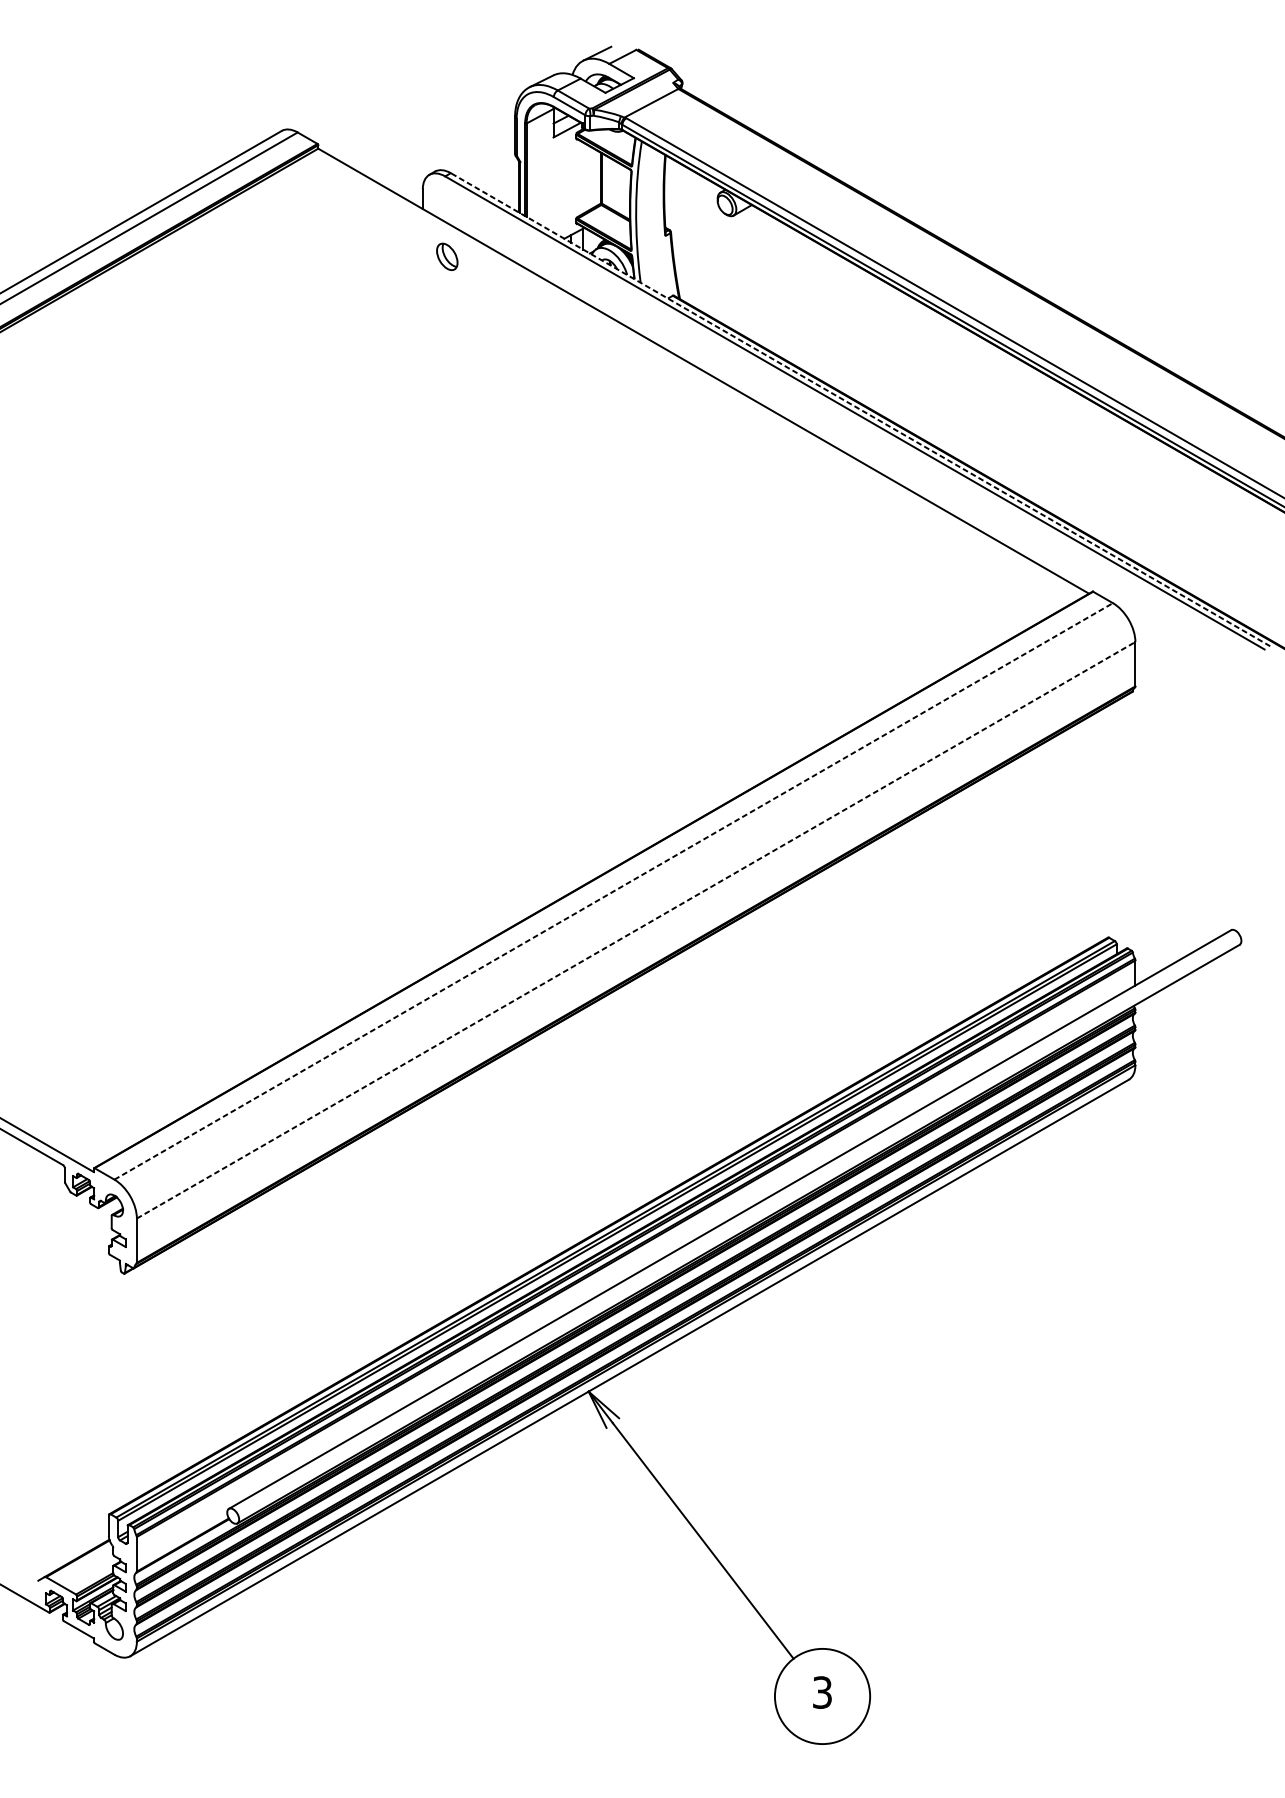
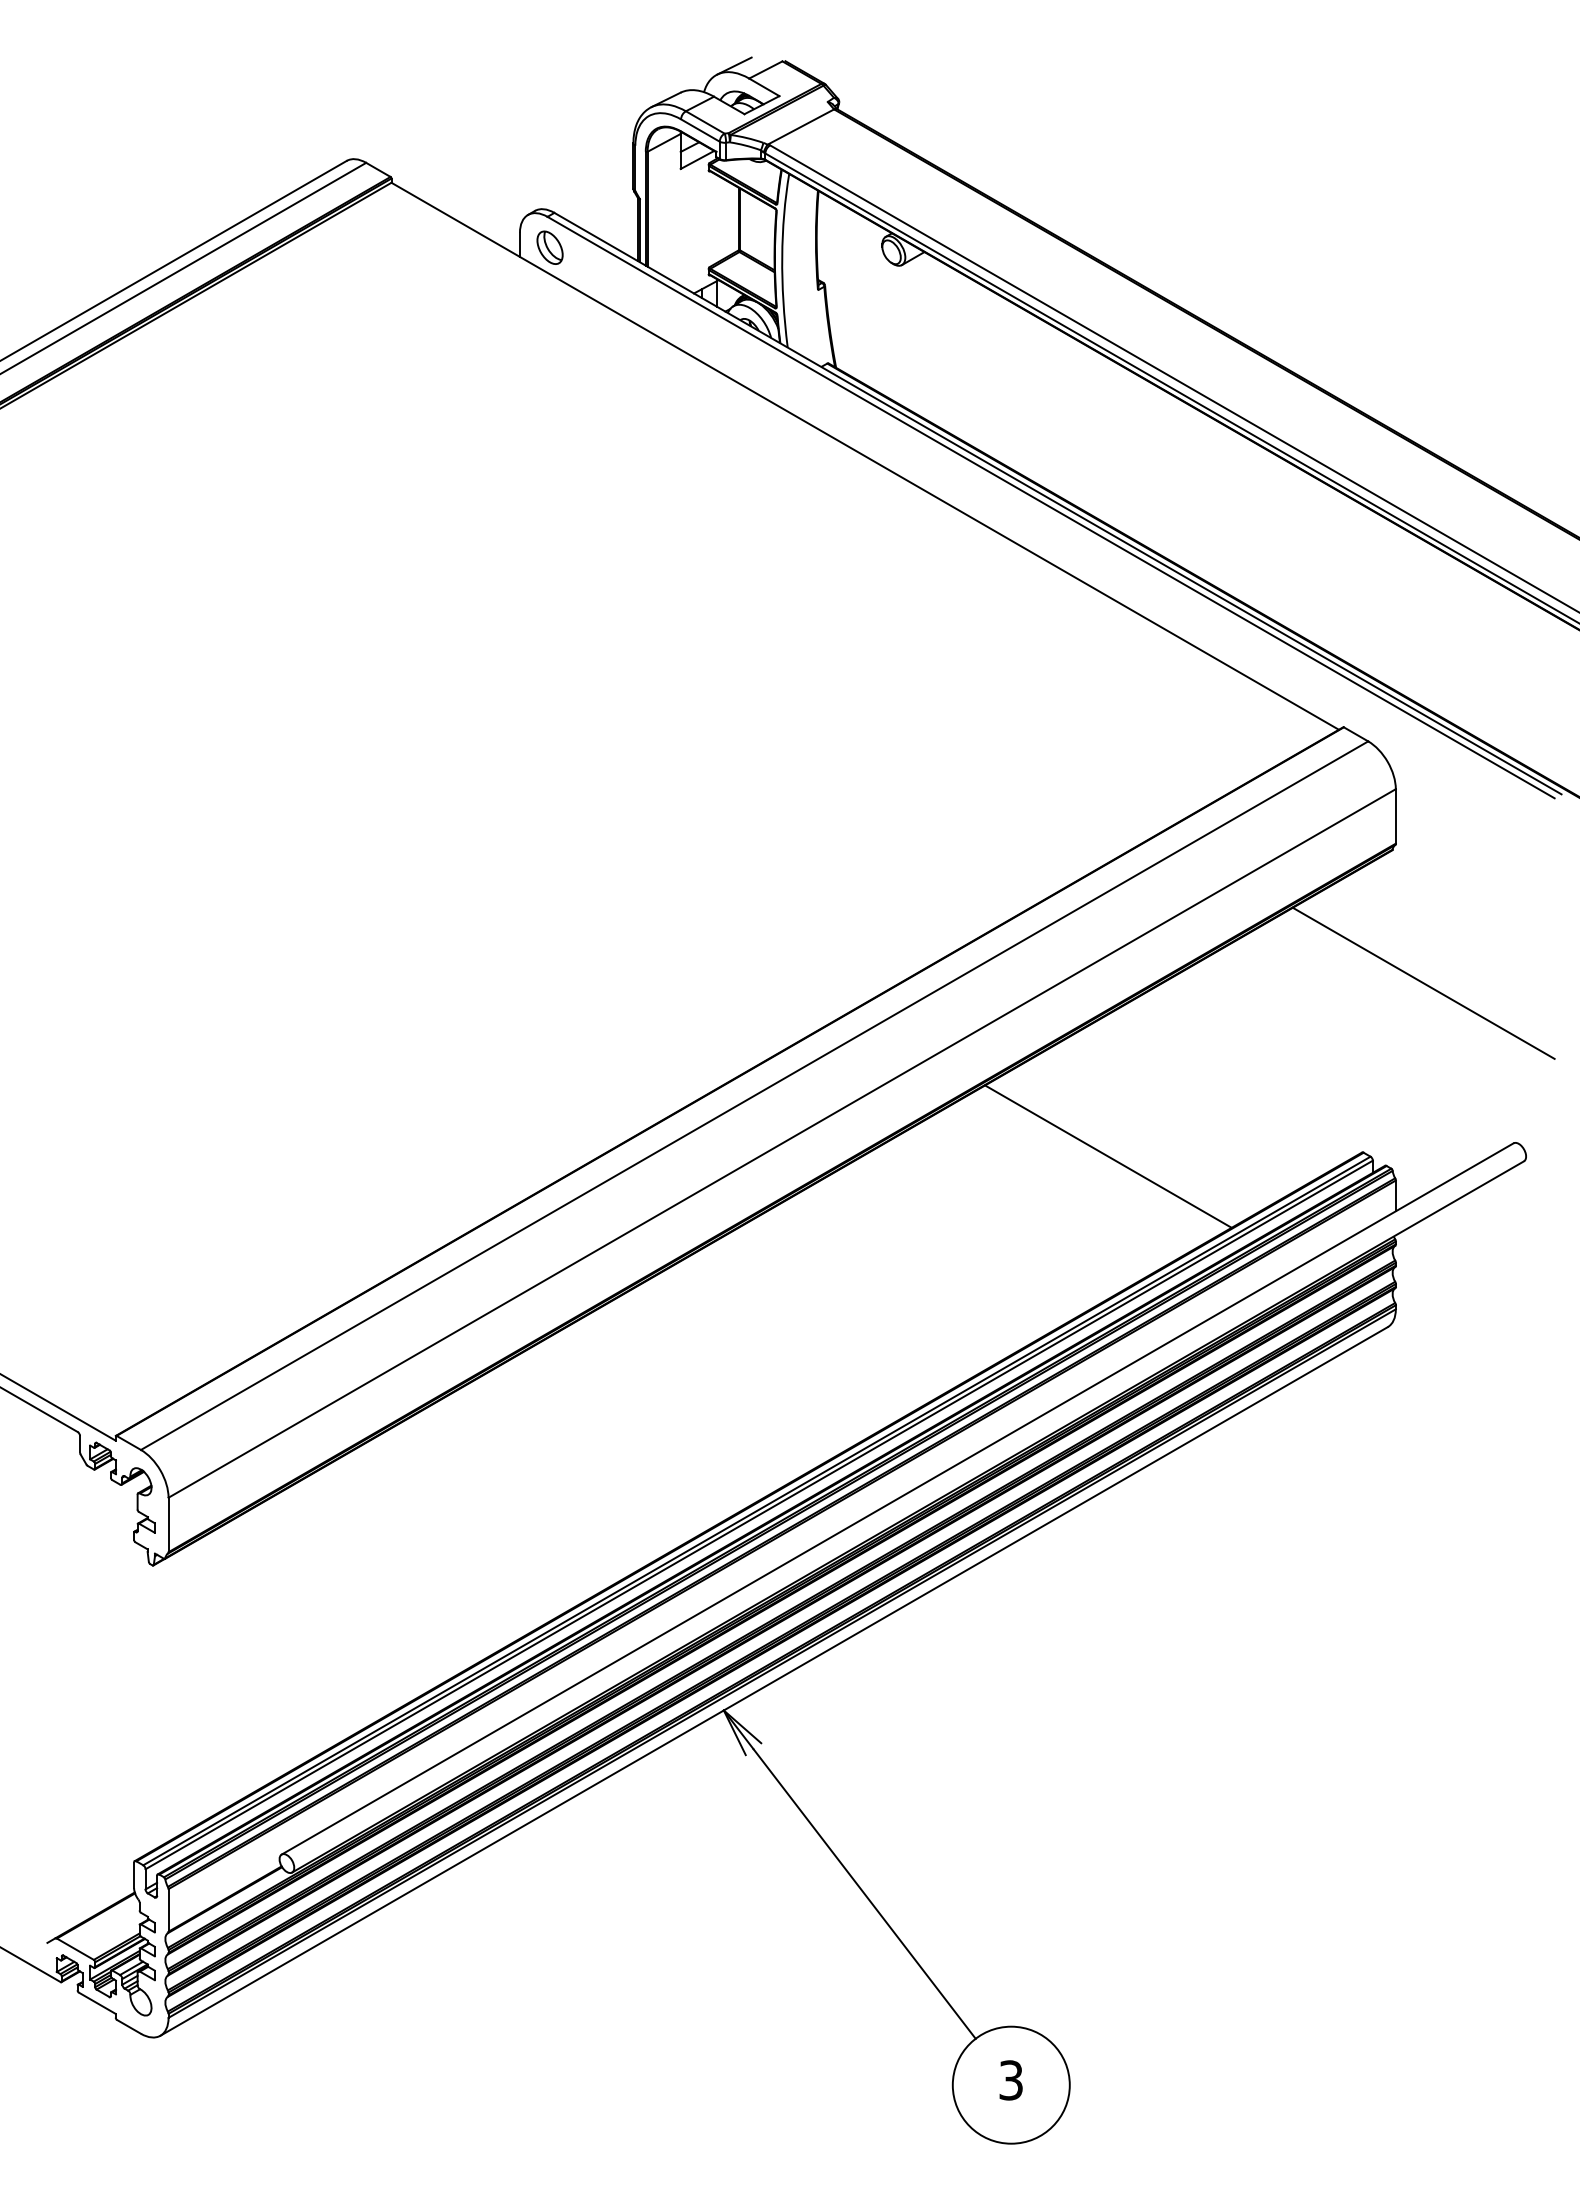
part: (446, 256) -> (549, 247), moved
line: (860, 409) -> (1057, 503), dashed -> solid
line: (1157, 799) -> (1423, 982), added
line: (613, 891) -> (754, 1095), dashed -> solid
line: (636, 930) -> (782, 1143), dashed -> solid
line: (901, 940) -> (1108, 1156), added

